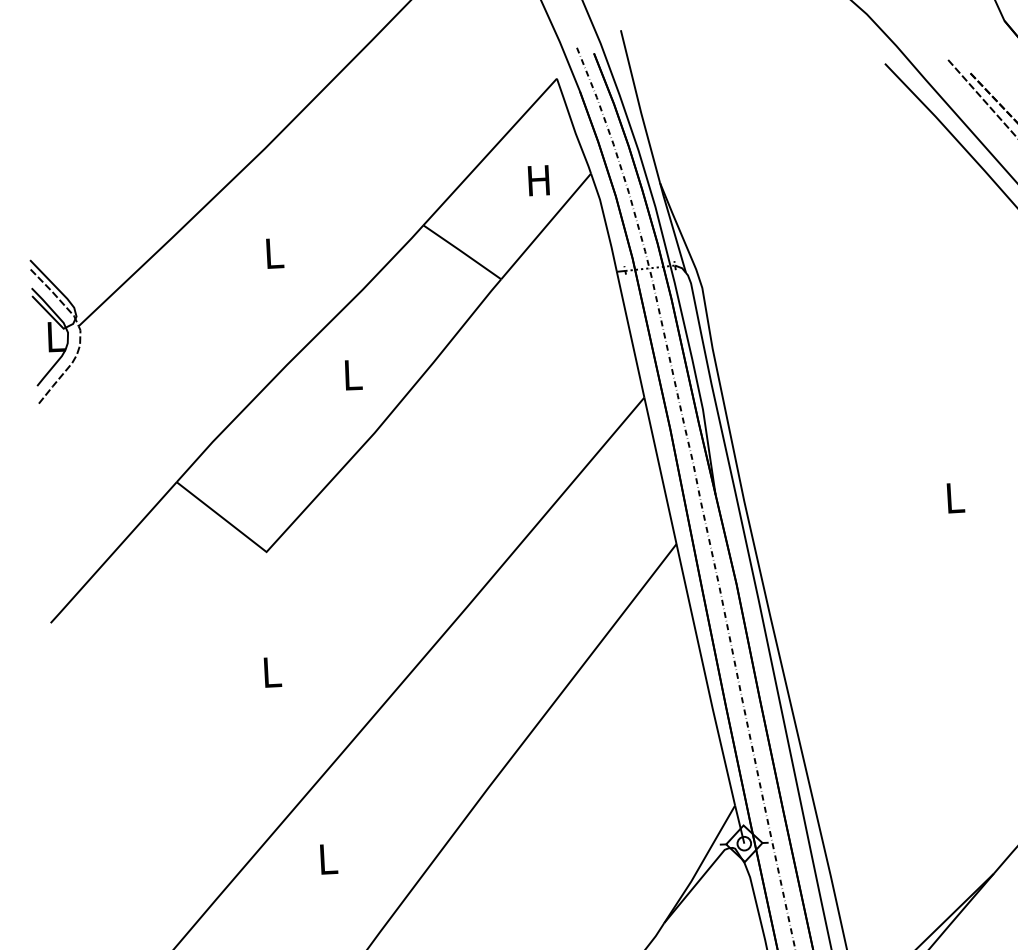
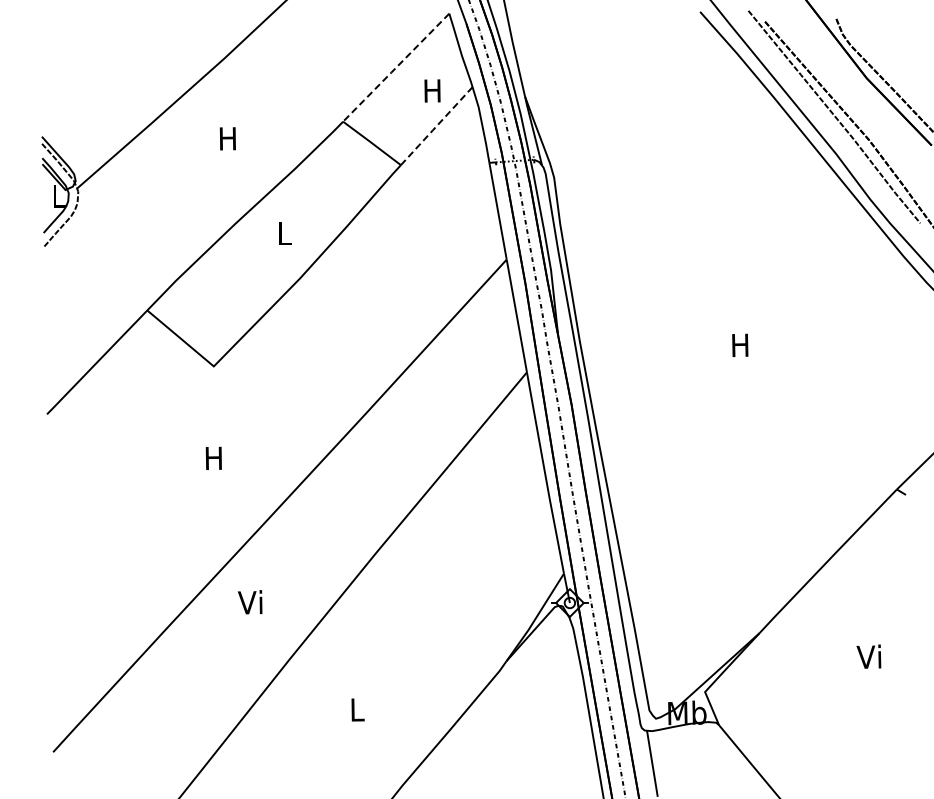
line: (489, 153) -> (395, 68), solid -> dashed
line: (545, 226) -> (436, 126), solid -> dashed
text: (272, 253) -> (227, 138), L -> H
text: (954, 498) -> (740, 345), L -> H
text: (270, 671) -> (213, 457), L -> H
text: (325, 859) -> (249, 602), L -> Vi

